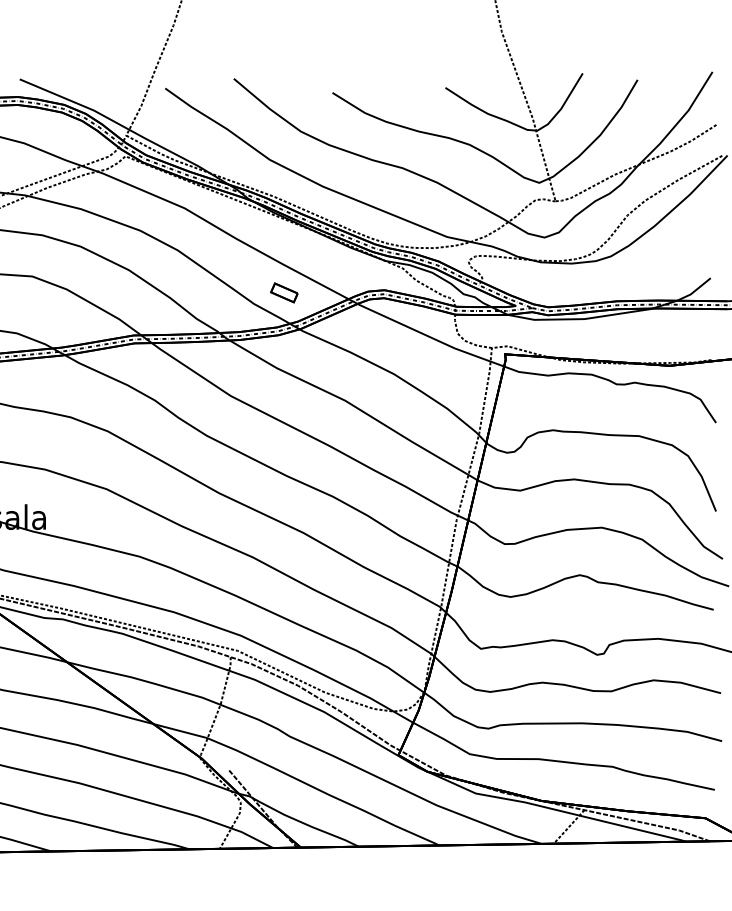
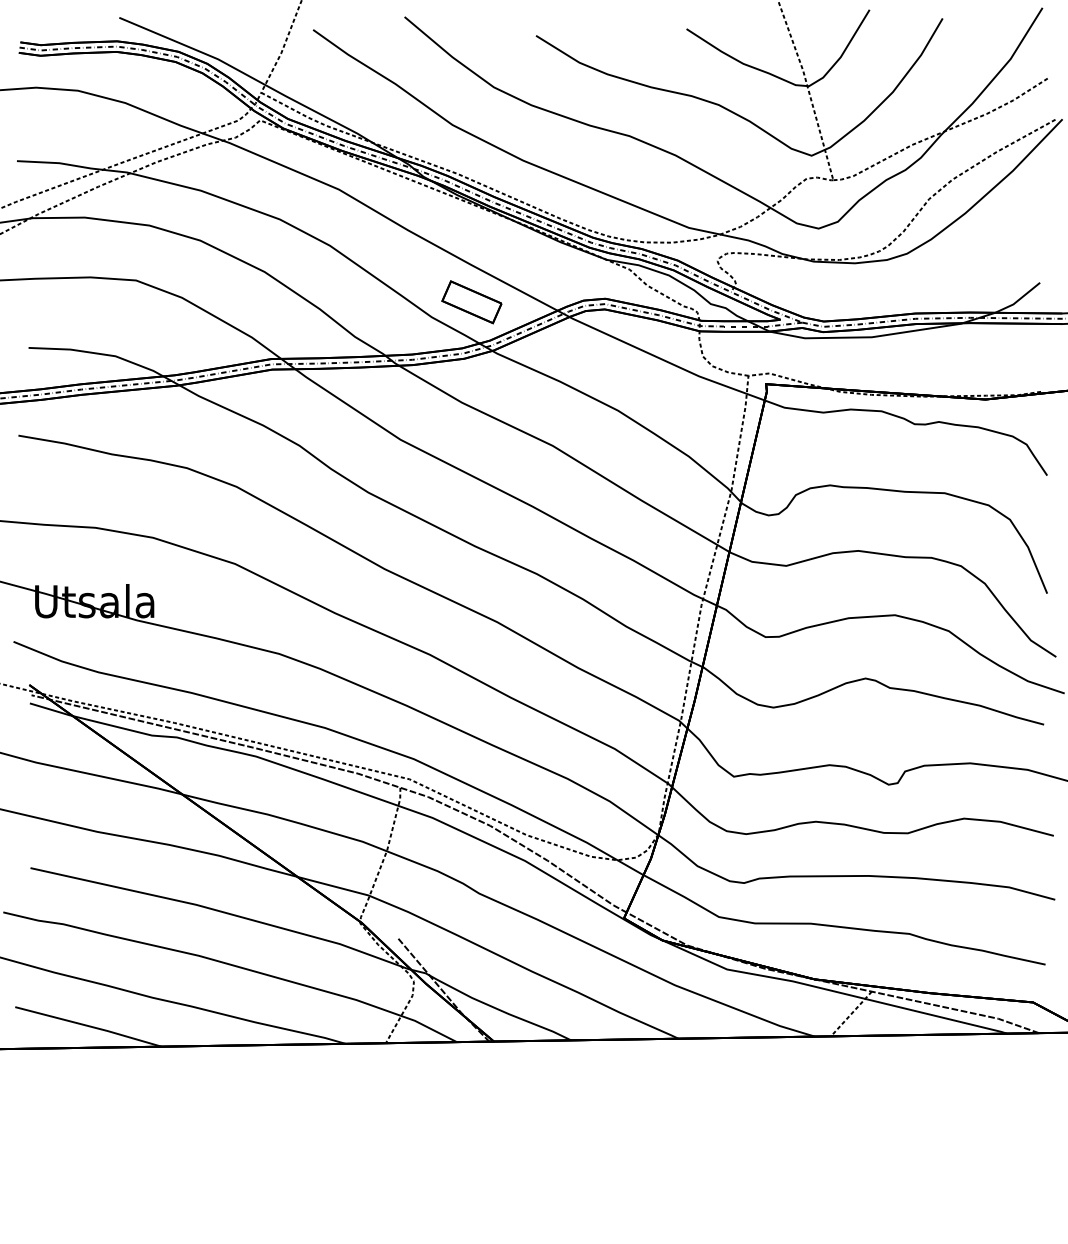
part: (284, 293) -> (471, 302), size x1.67

